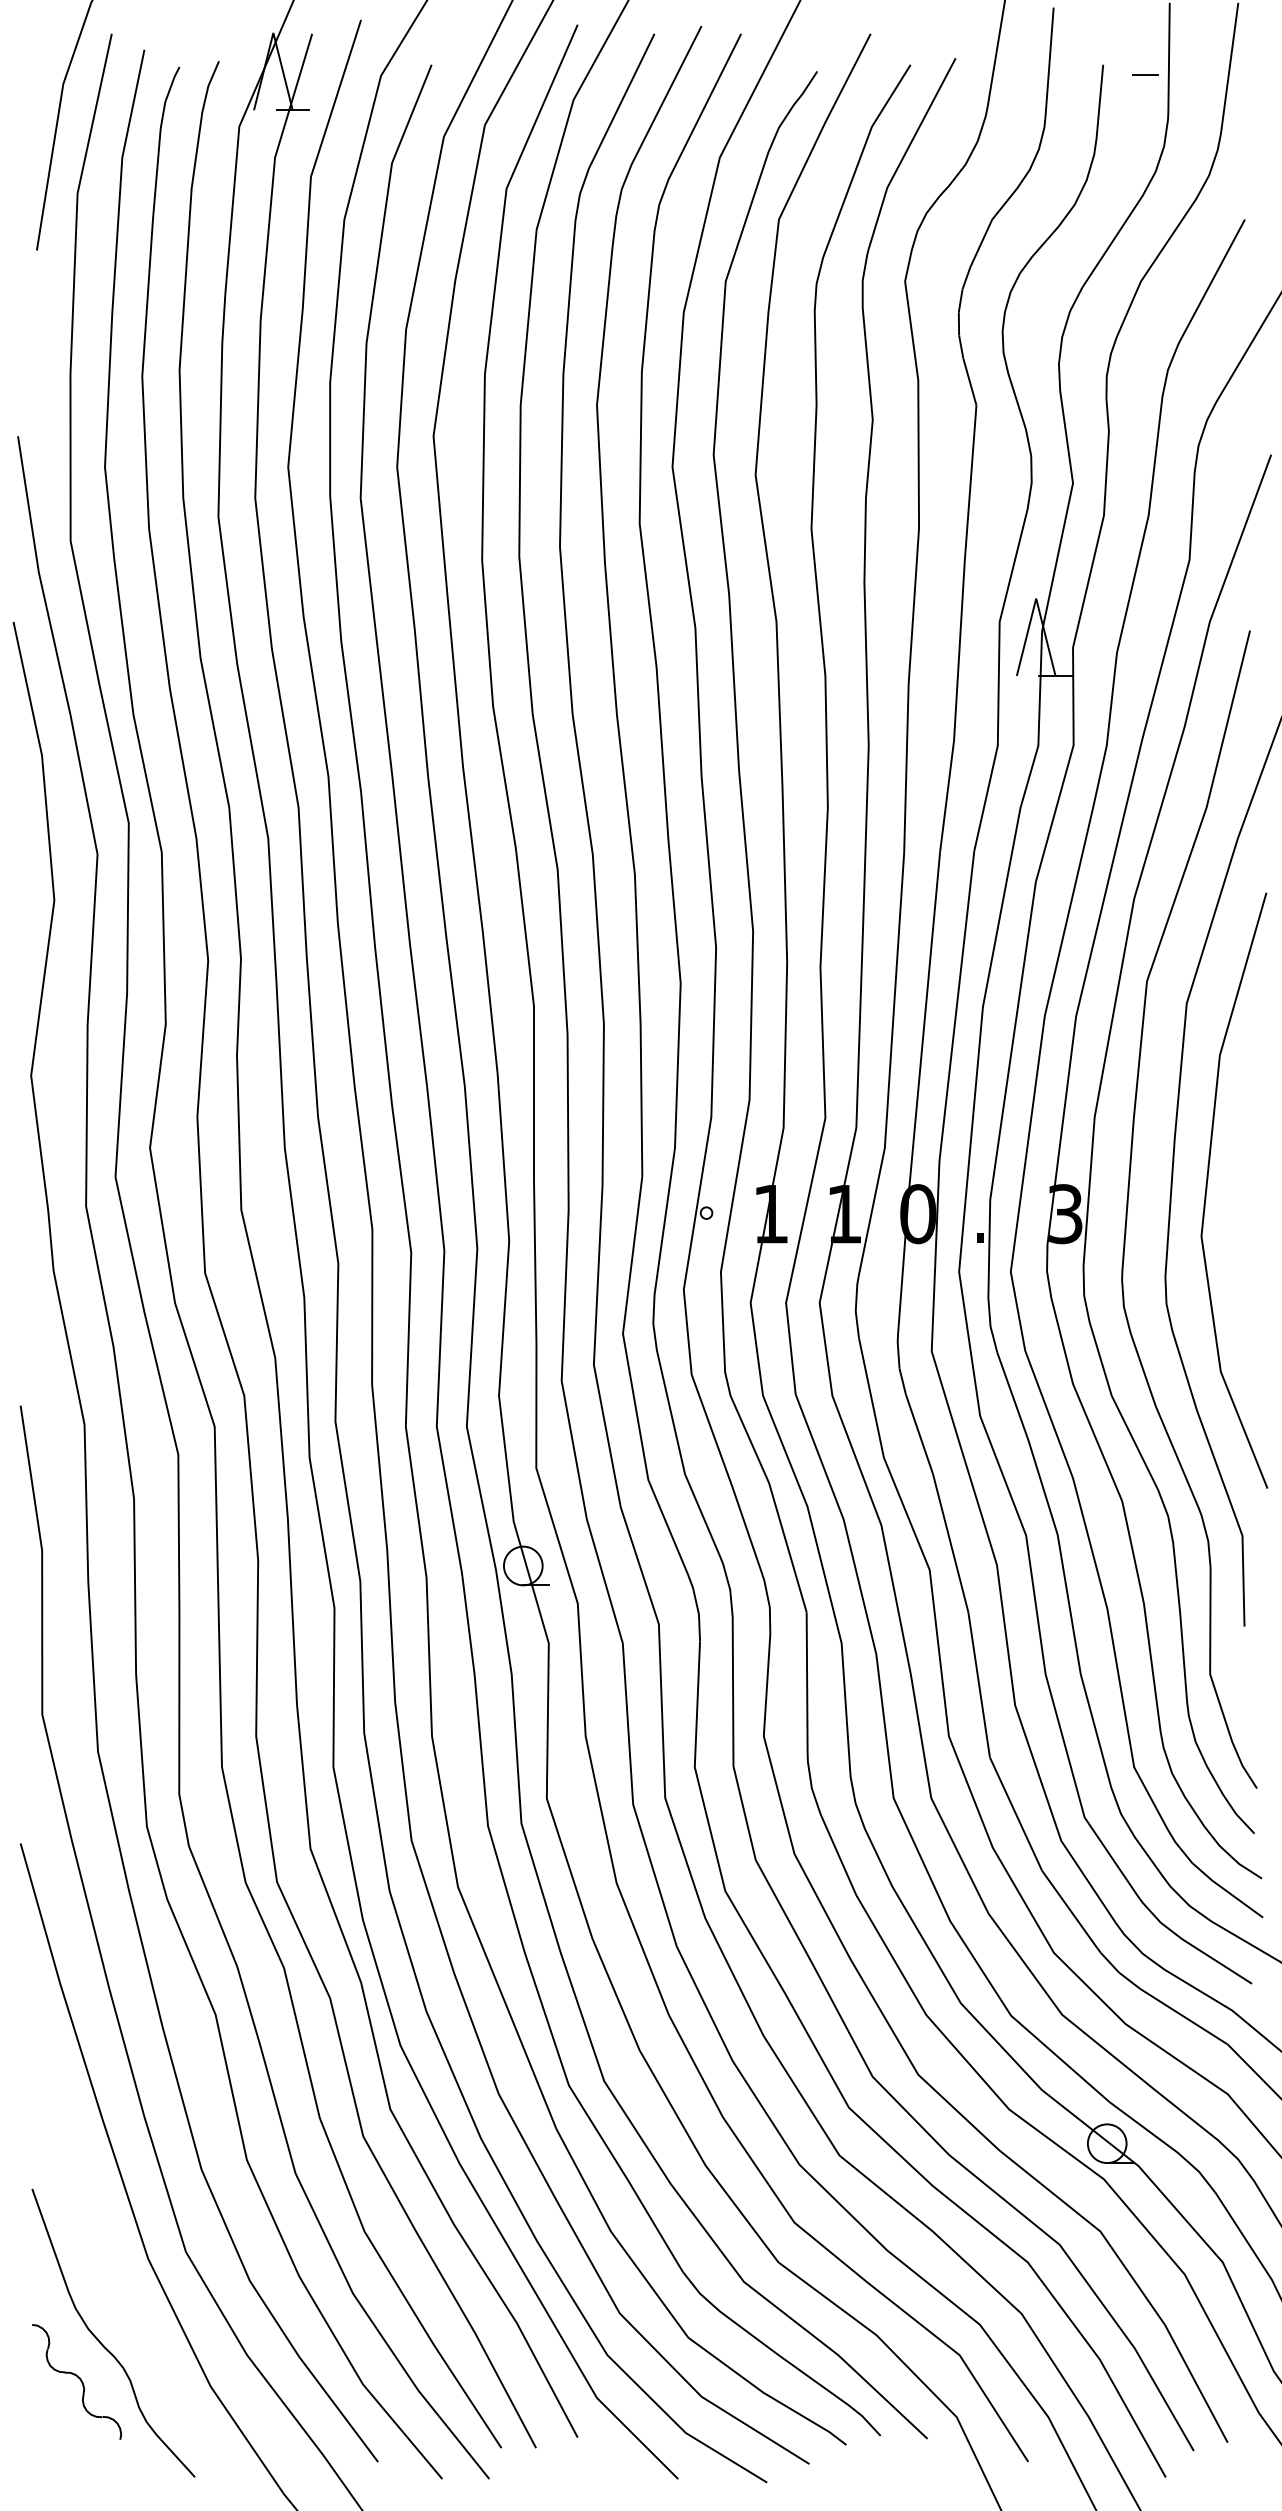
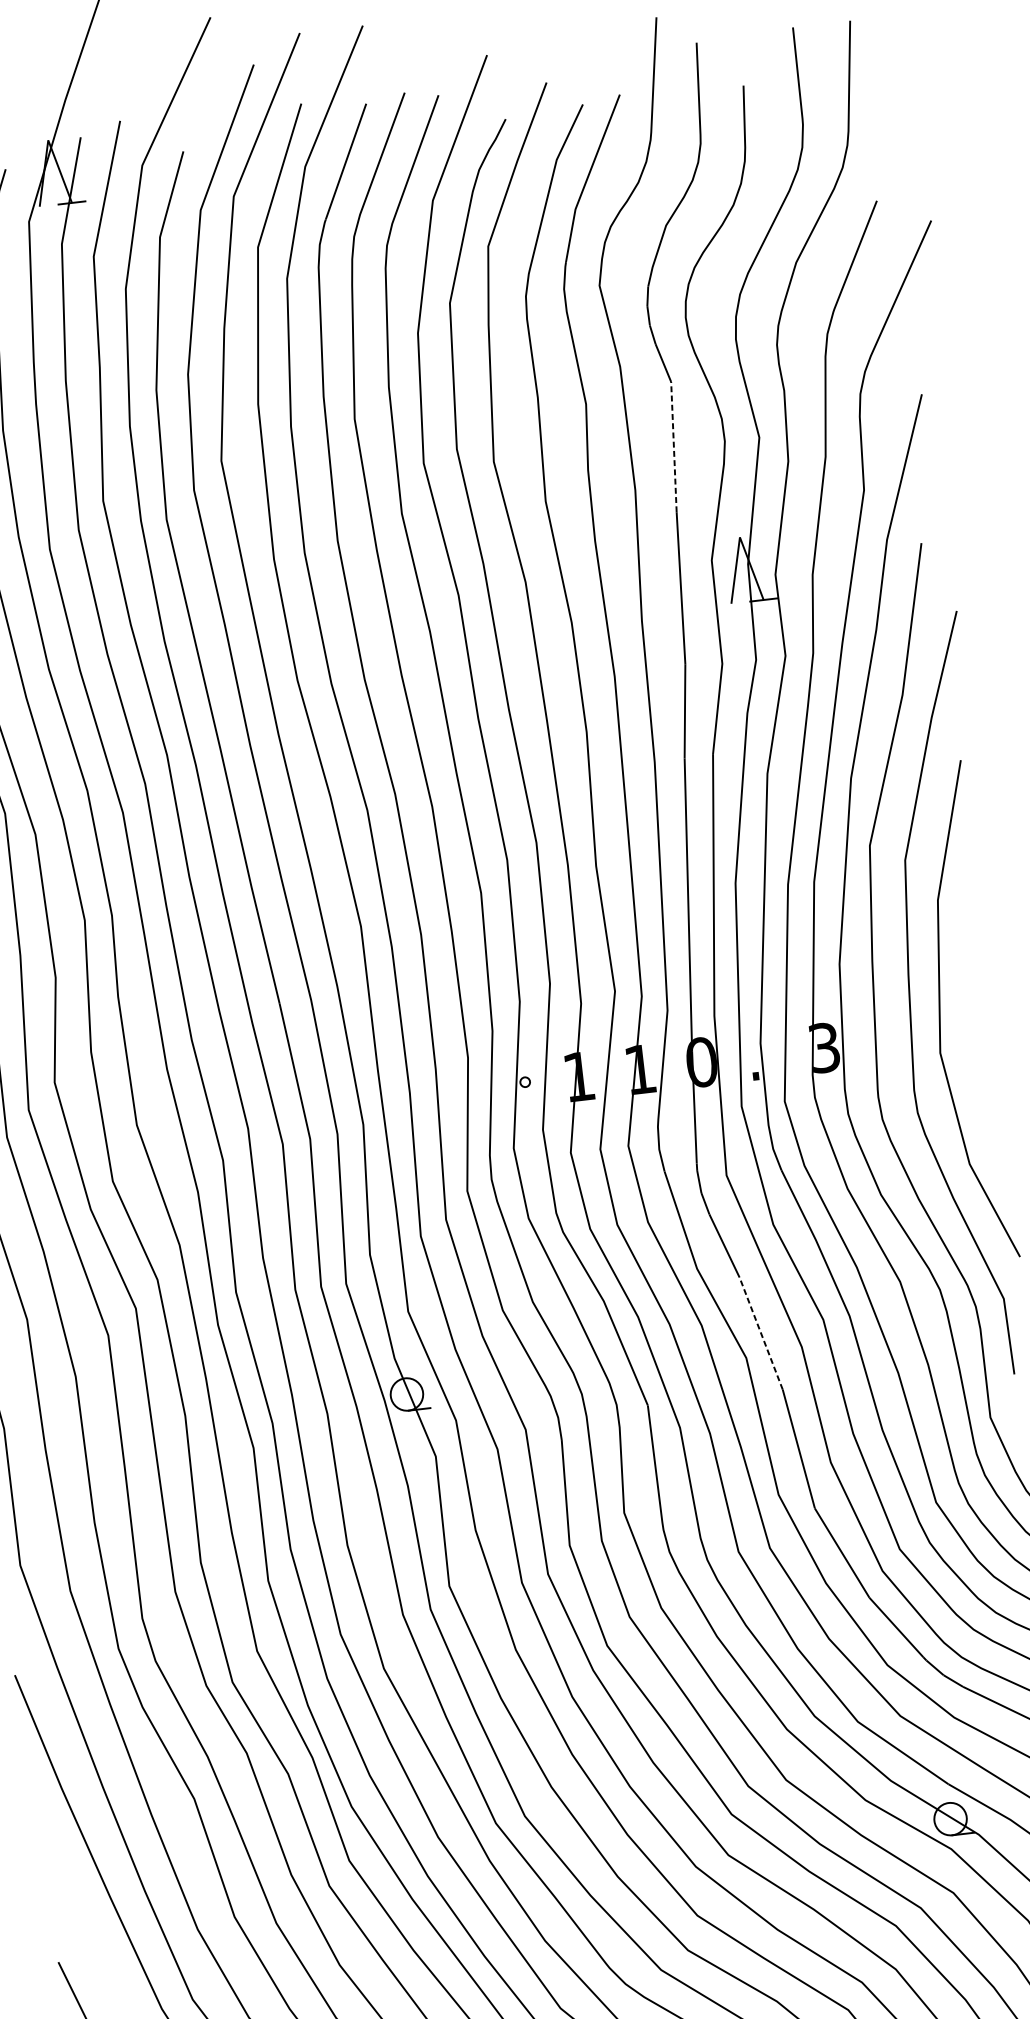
line: (1145, 75) -> (779, 90), removed
line: (970, 482) -> (673, 446), solid -> dashed
line: (950, 1542) -> (760, 1333), solid -> dashed

